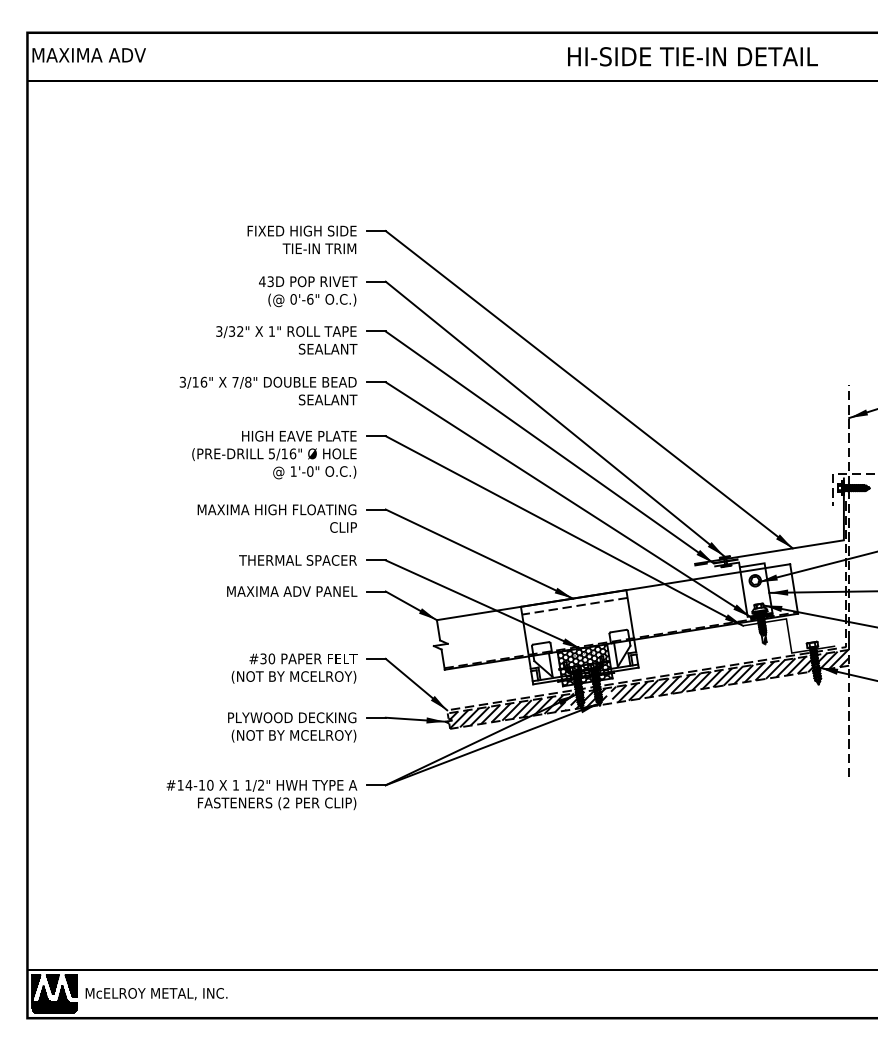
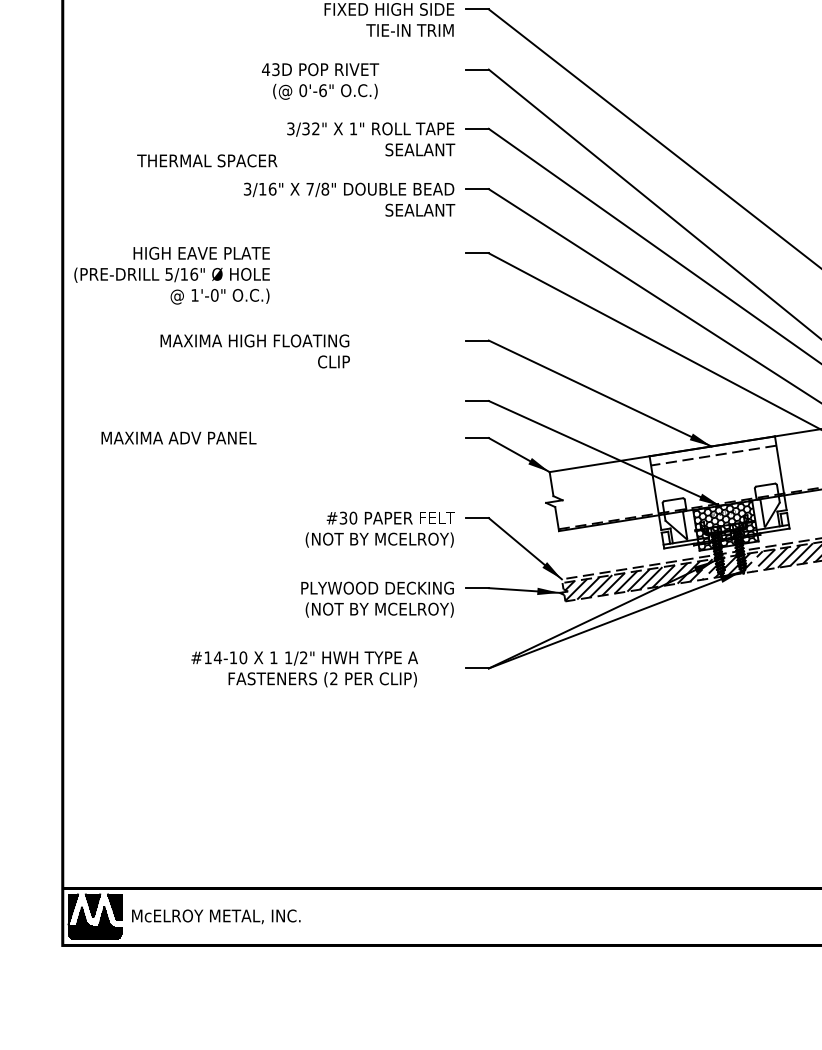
text: (308, 291) -> (320, 81), moved
text: (274, 454) -> (172, 275), moved
text: (276, 518) -> (254, 351), moved
text: (297, 560) -> (206, 160), moved
text: (292, 591) -> (179, 438), moved
text: (261, 794) -> (304, 668), moved

